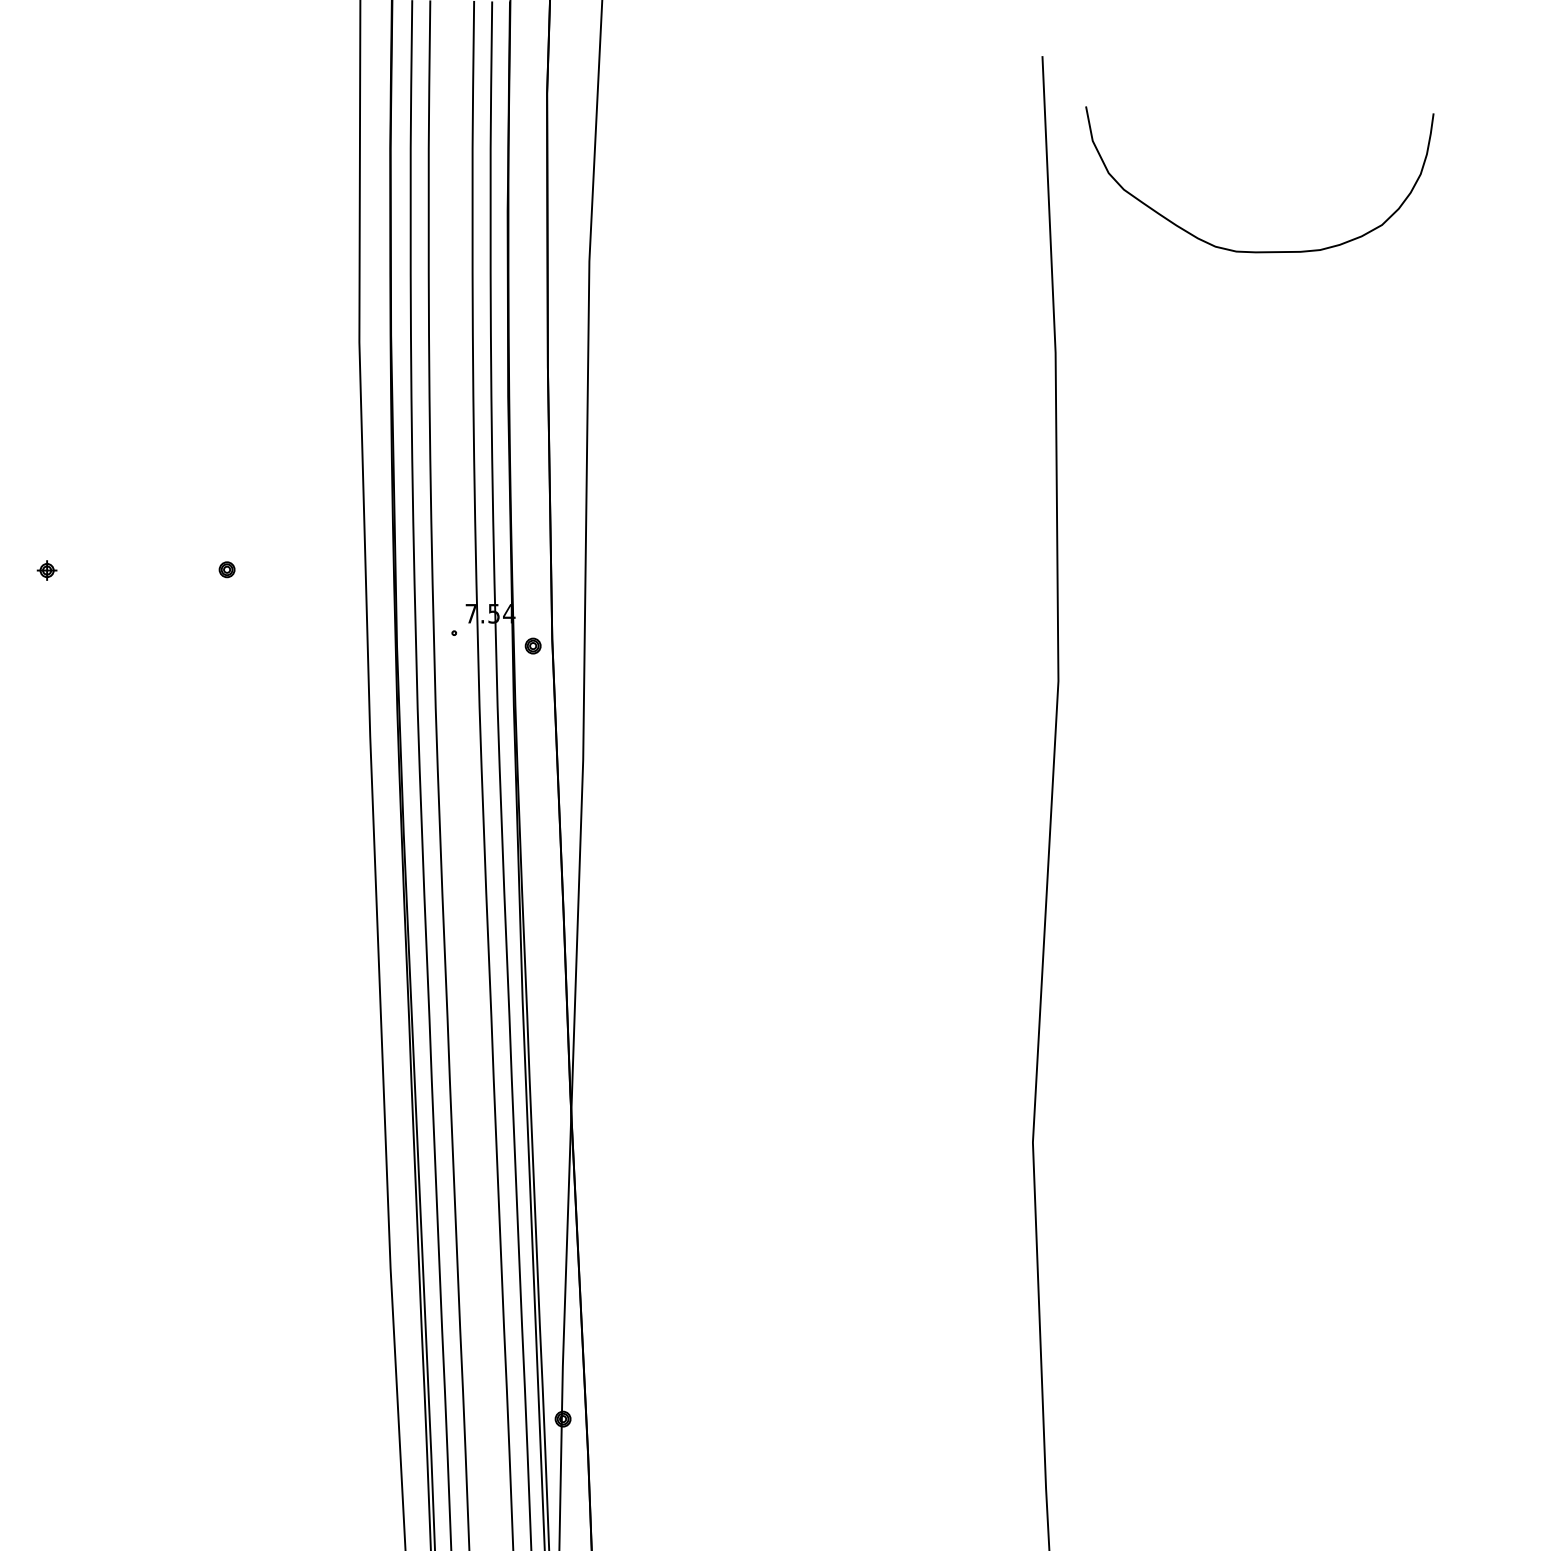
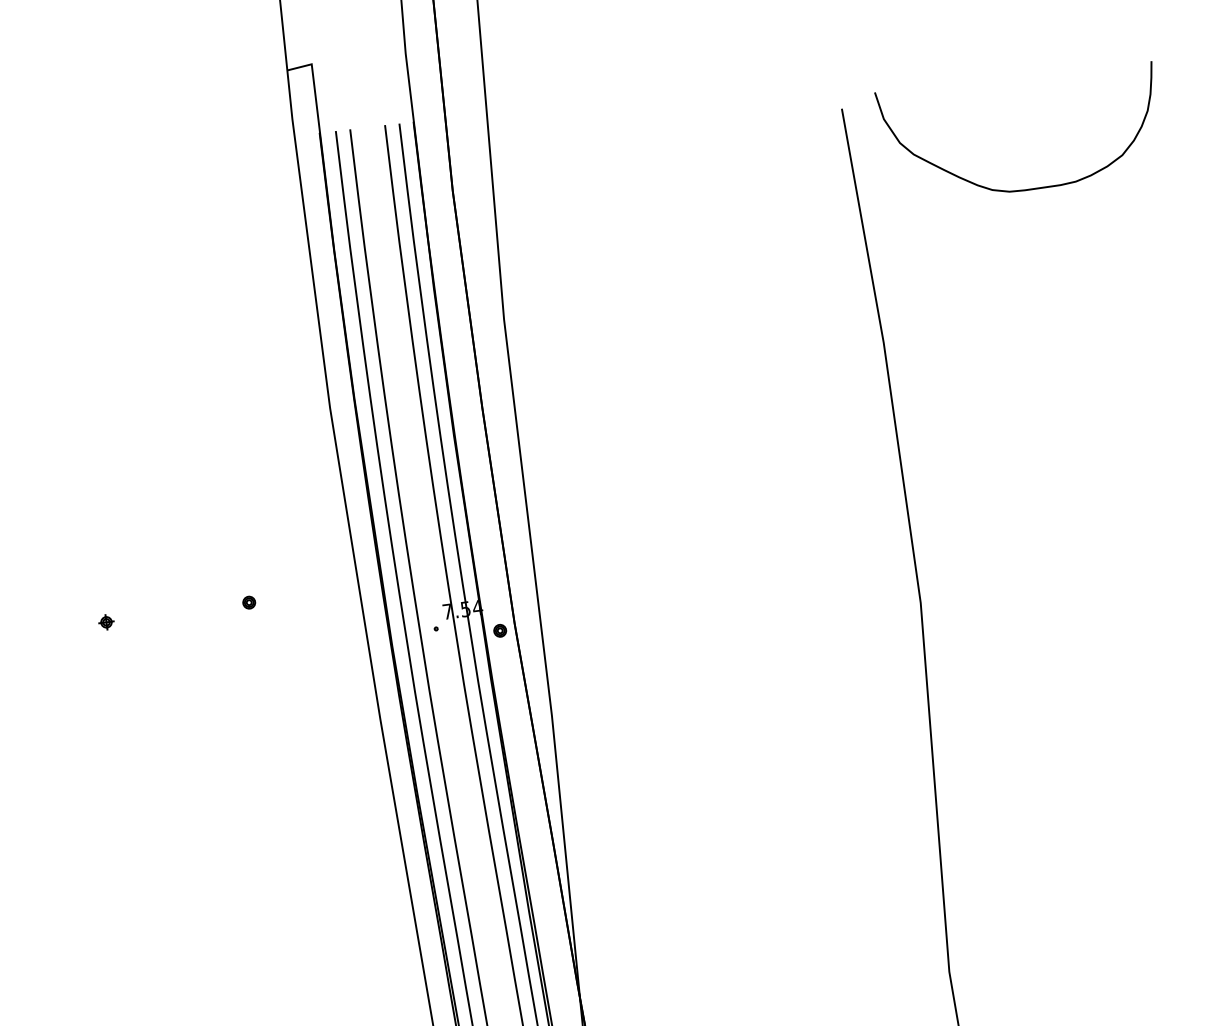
curve: (1259, 251) -> (1027, 189), moved

